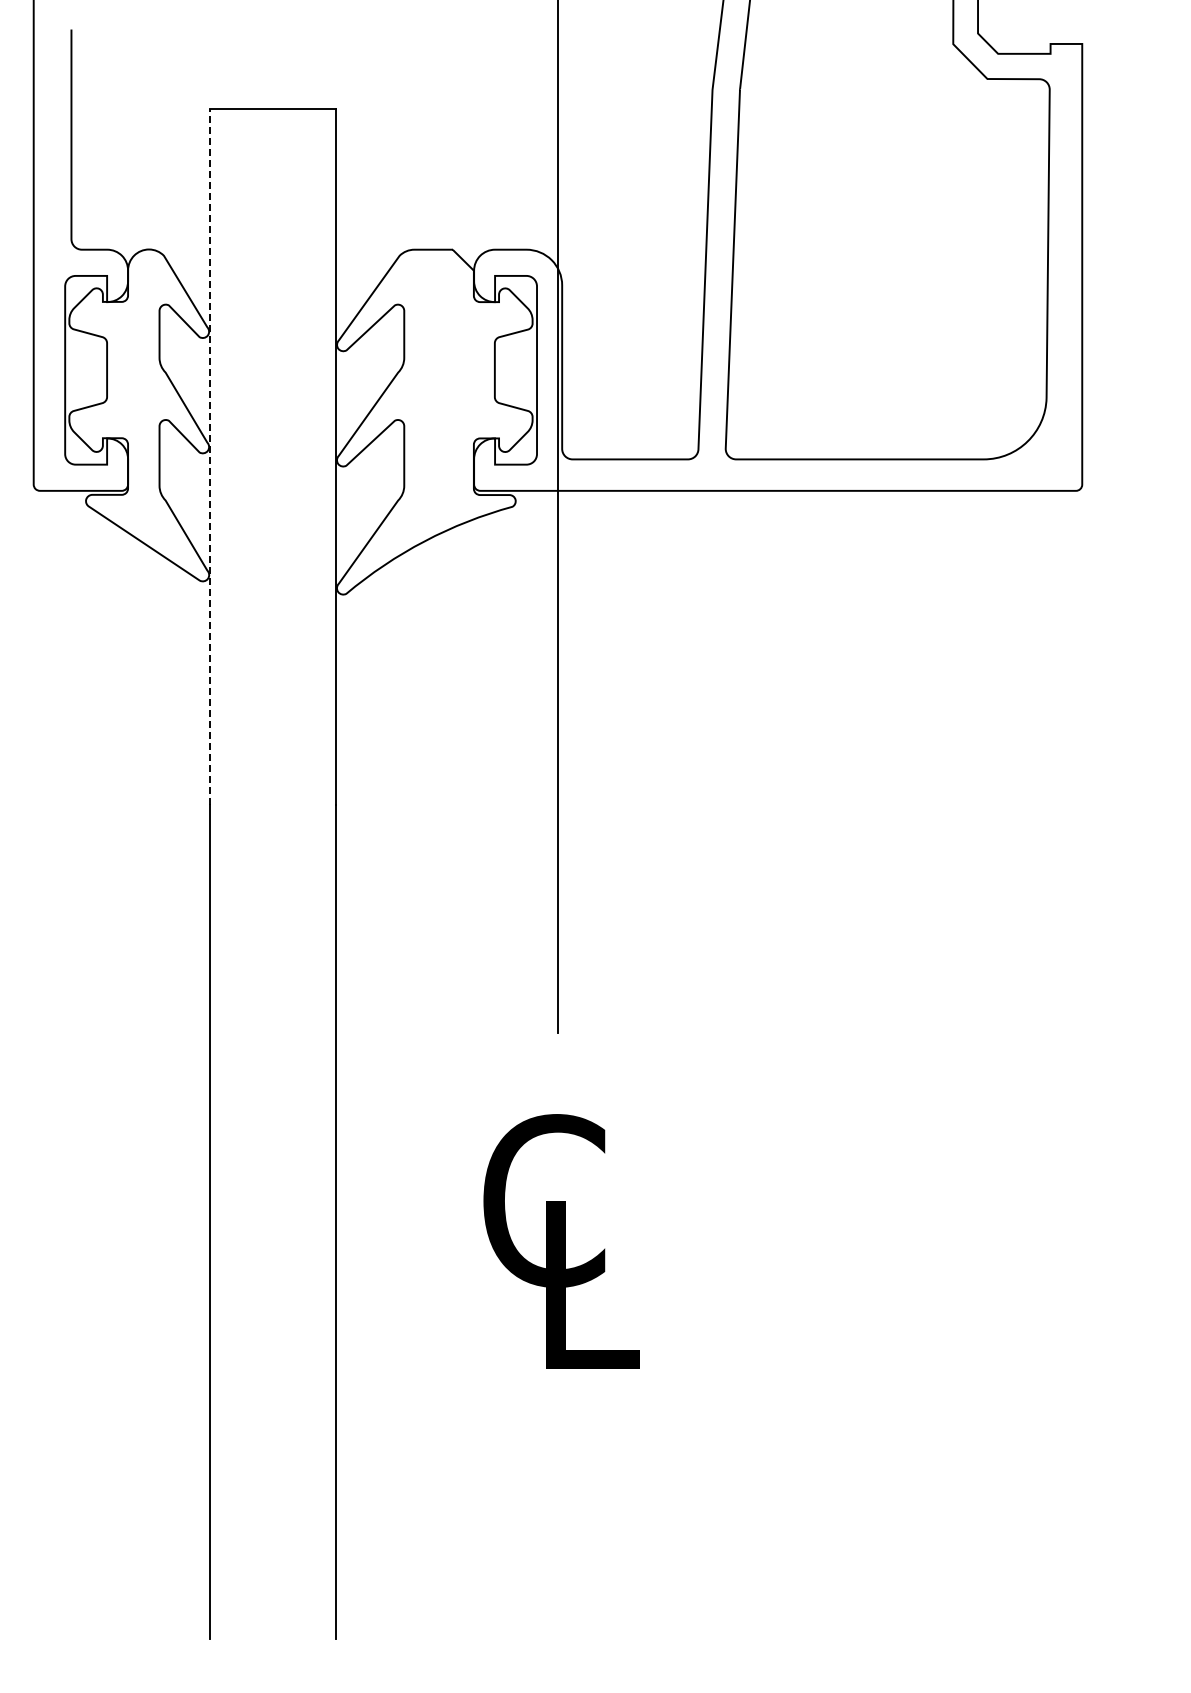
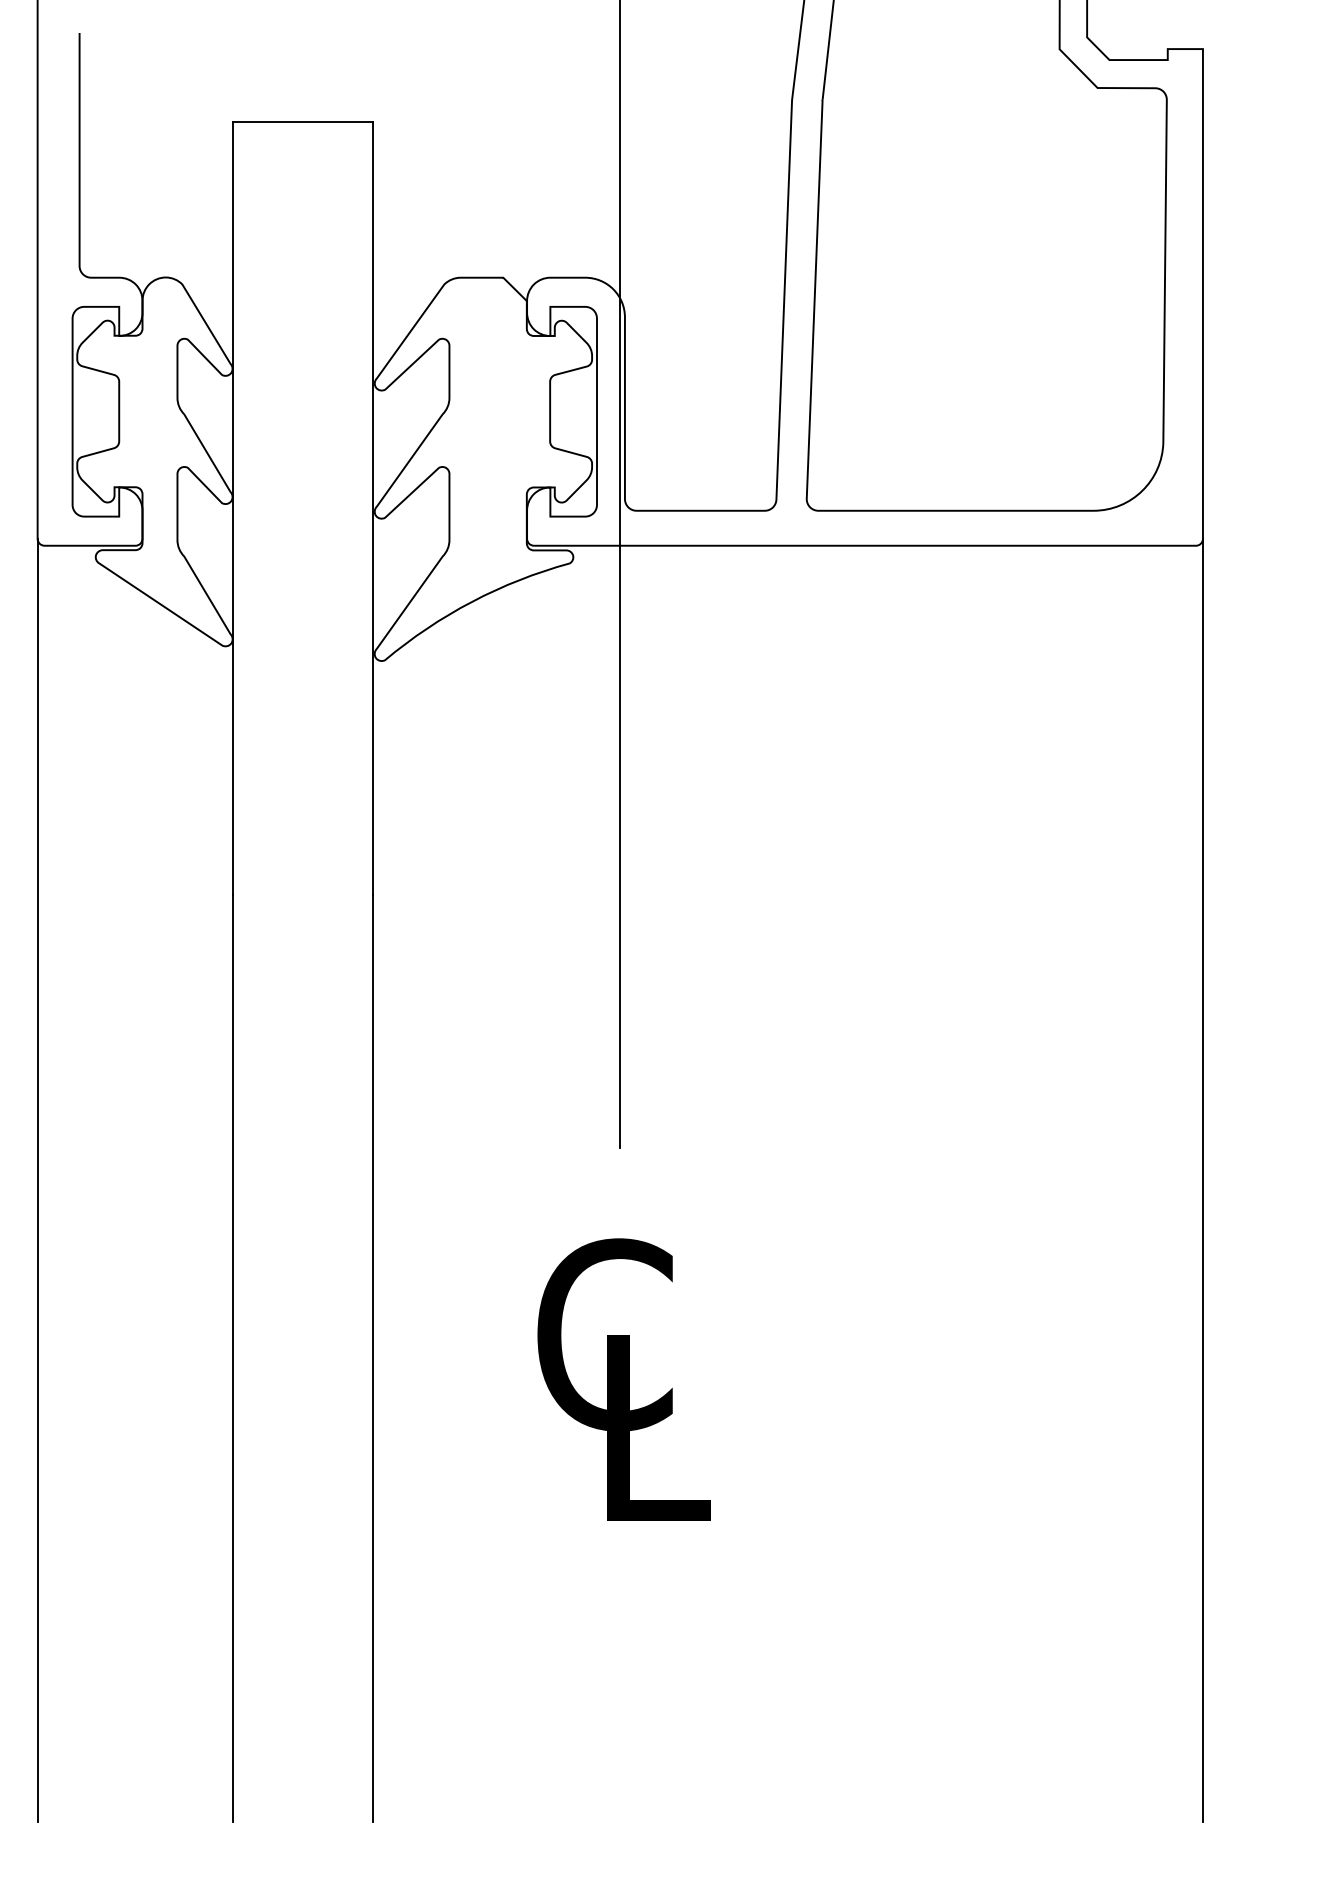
line: (209, 456) -> (232, 507), dashed -> solid
line: (34, 1061) -> (38, 1179), added
line: (1082, 1061) -> (1203, 1179), added

